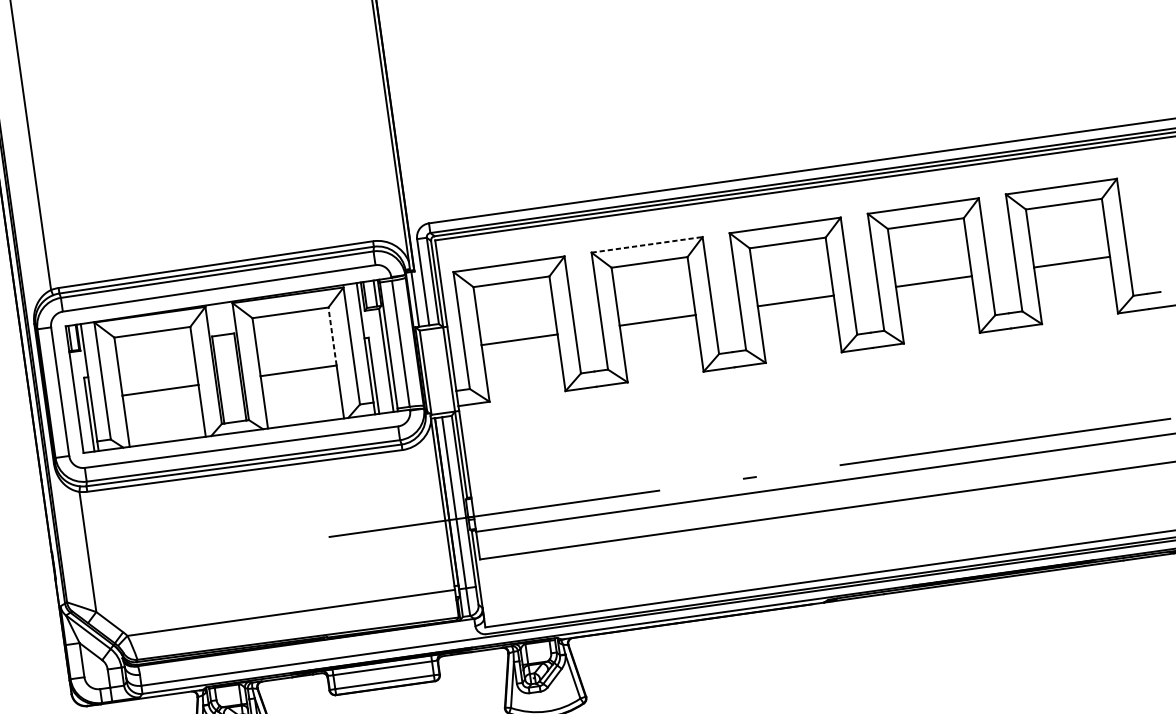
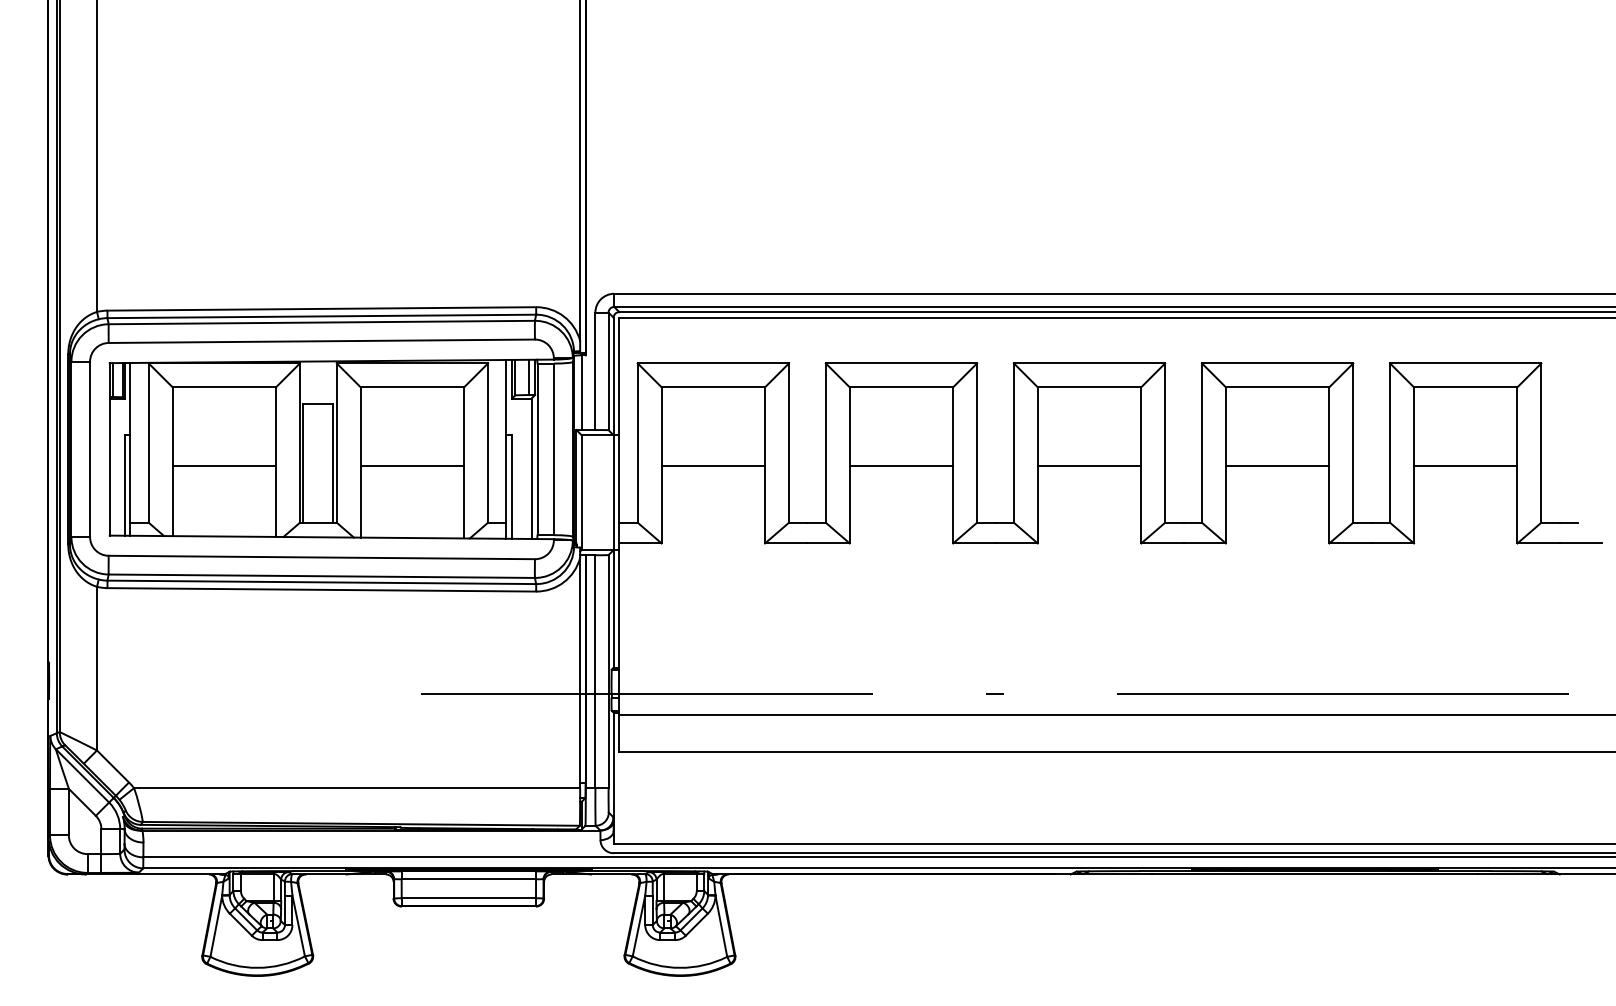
line: (647, 244) -> (901, 363), dashed -> solid
line: (332, 336) -> (464, 426), dashed -> solid

